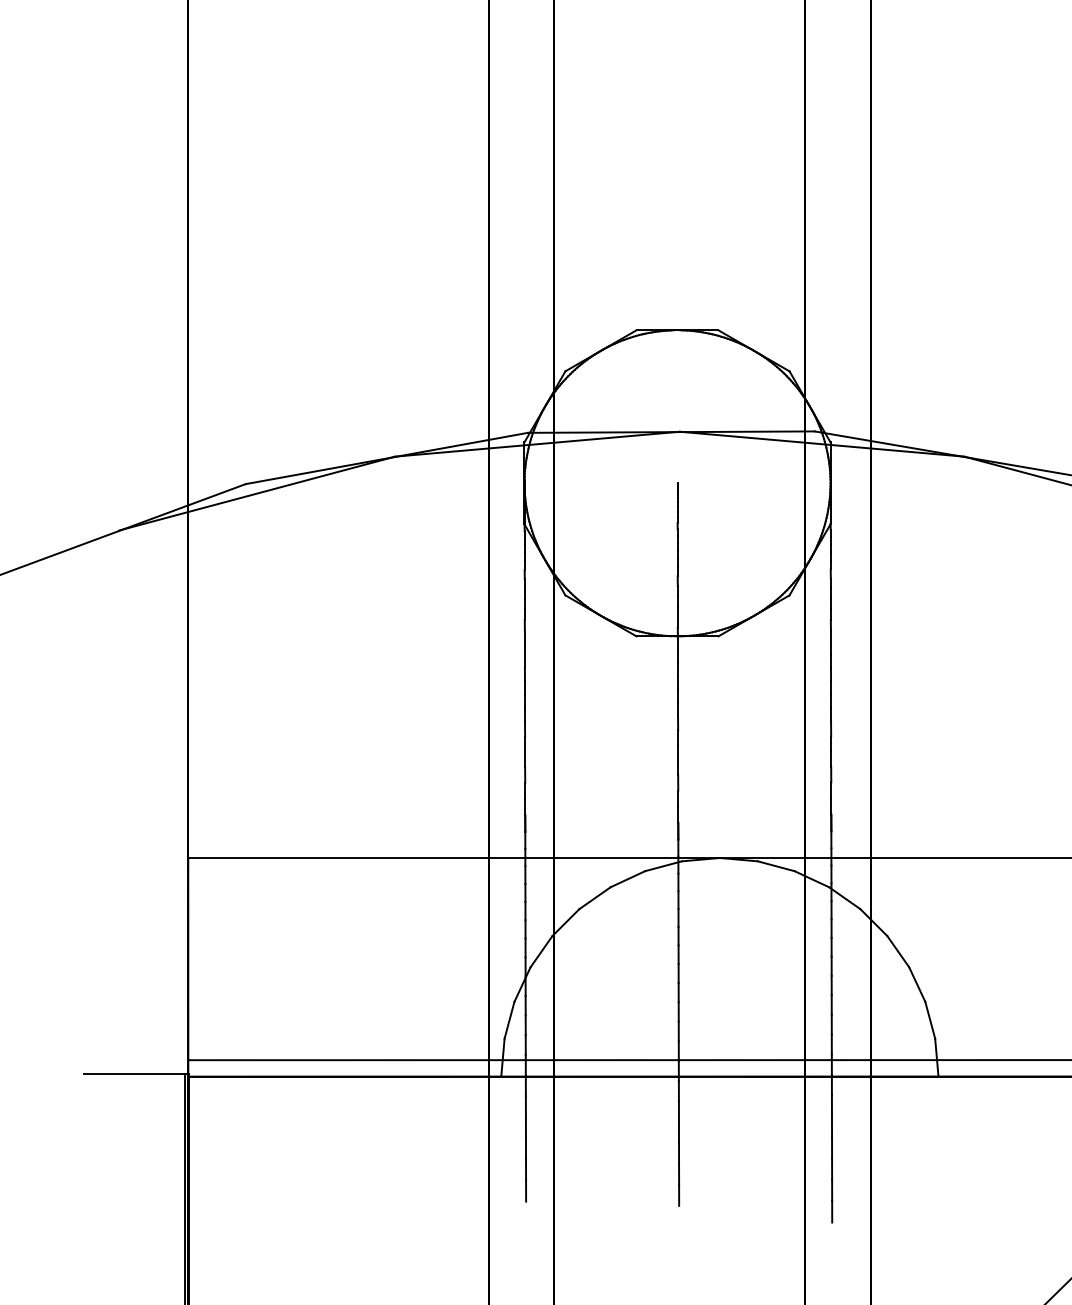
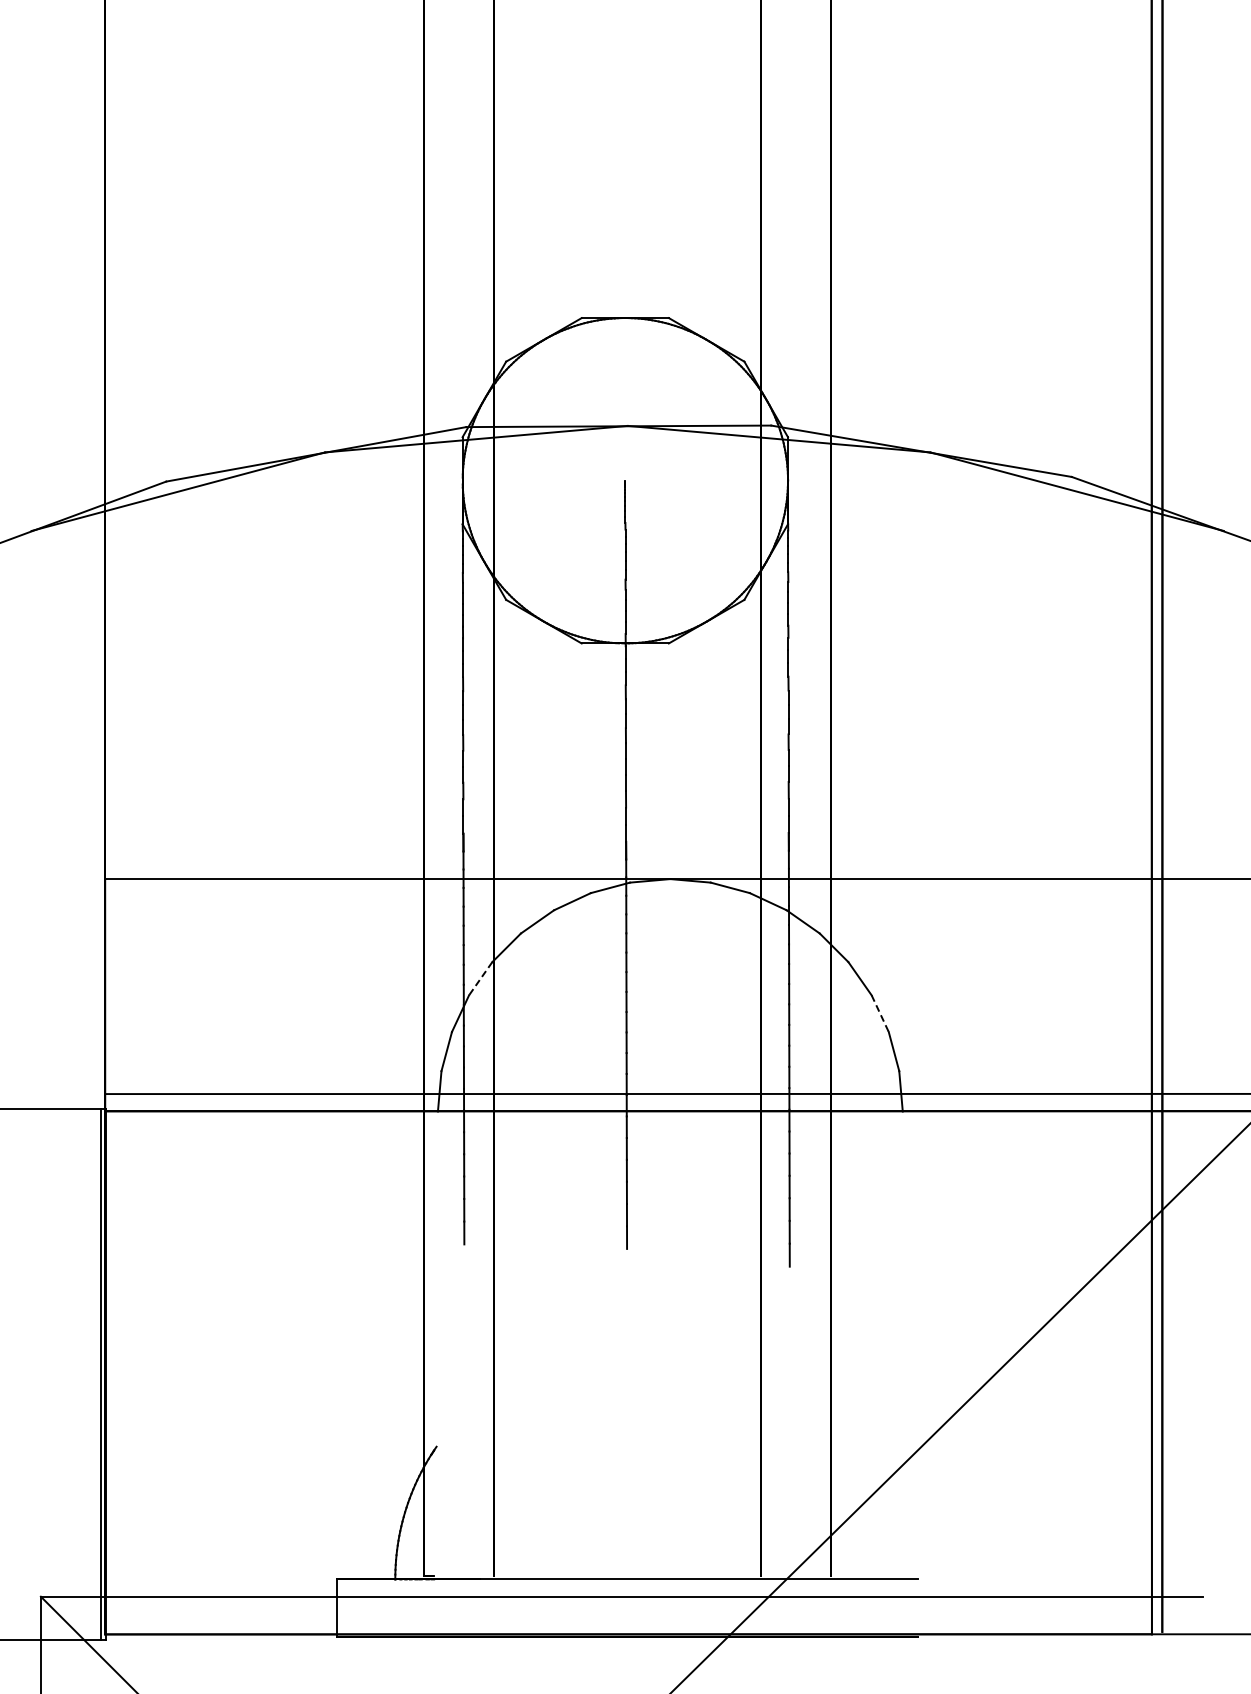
line: (541, 952) -> (480, 979), solid -> dashed
line: (917, 985) -> (880, 1014), solid -> dashed

